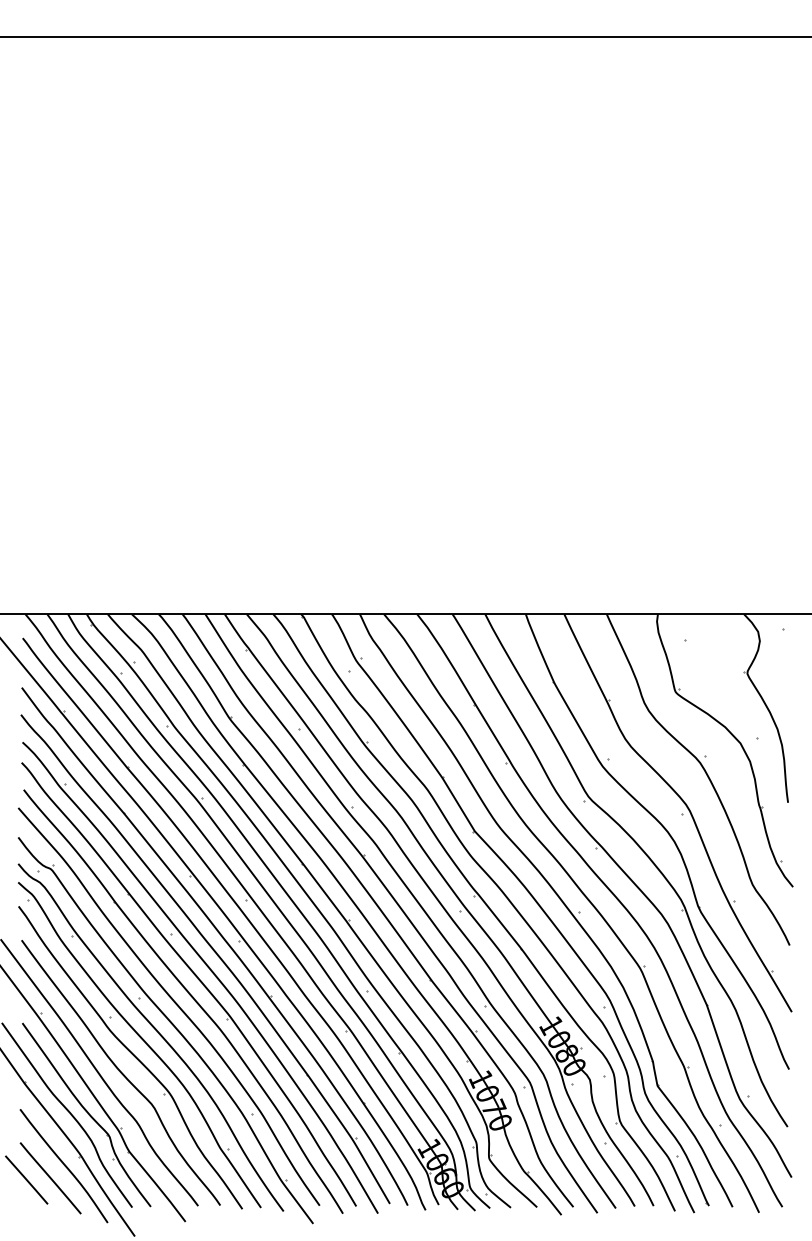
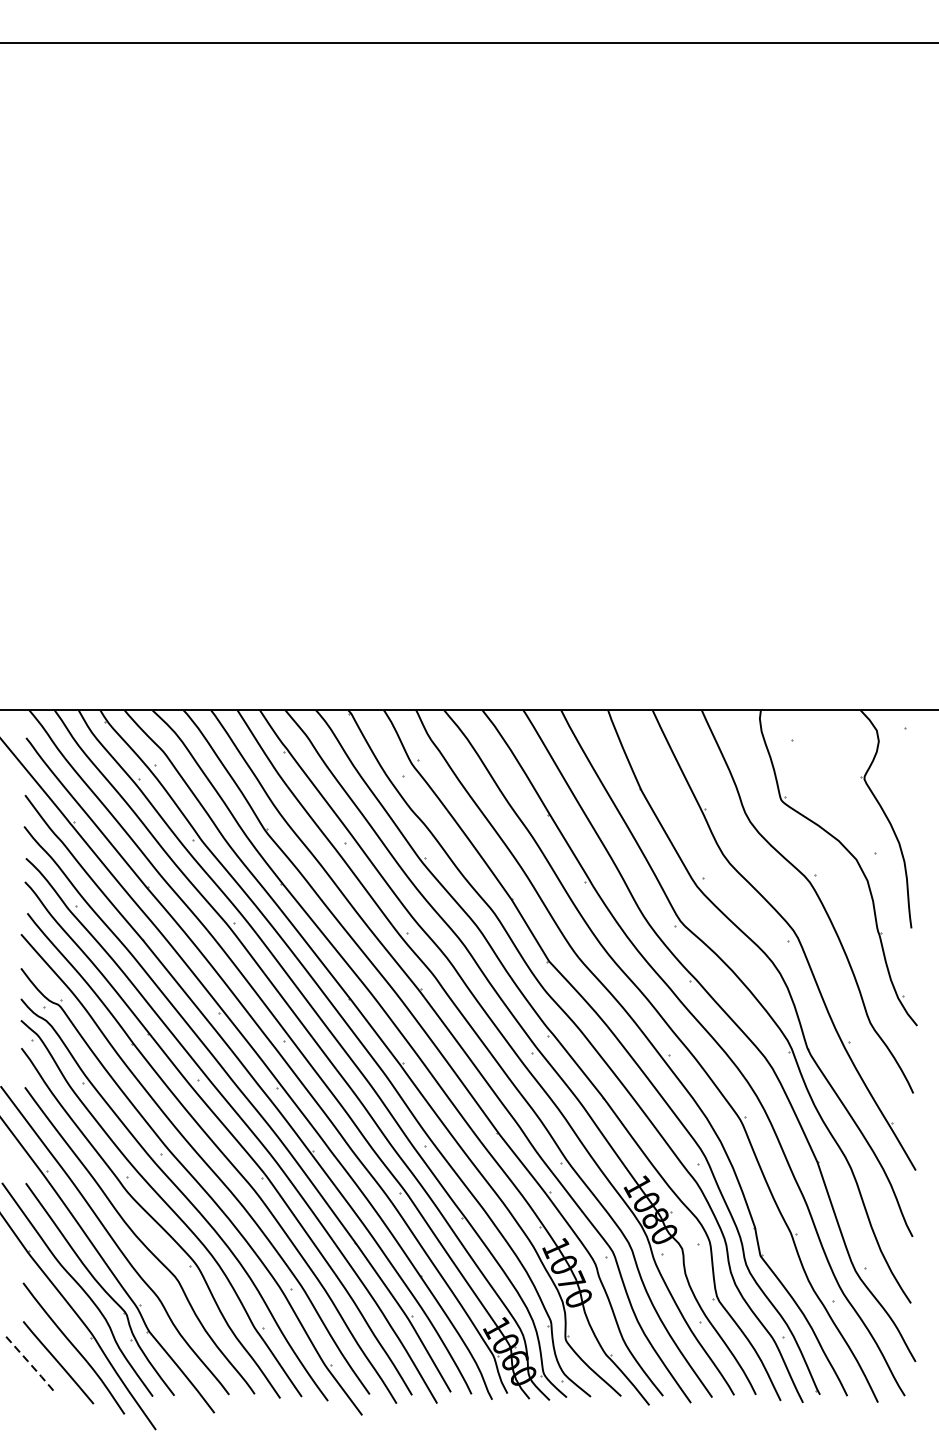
line: (26, 1180) -> (30, 1365), solid -> dashed

